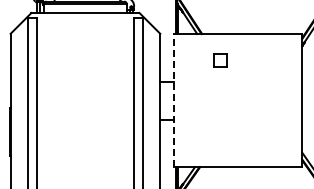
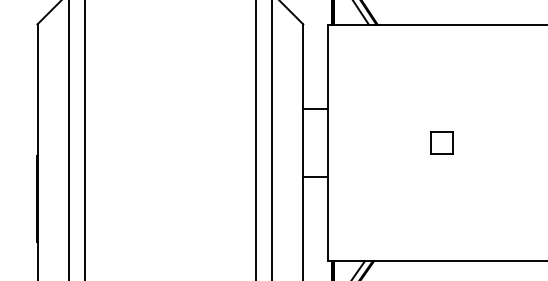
part: (220, 60) -> (442, 142), moved
line: (174, 100) -> (328, 142), dashed -> solid

